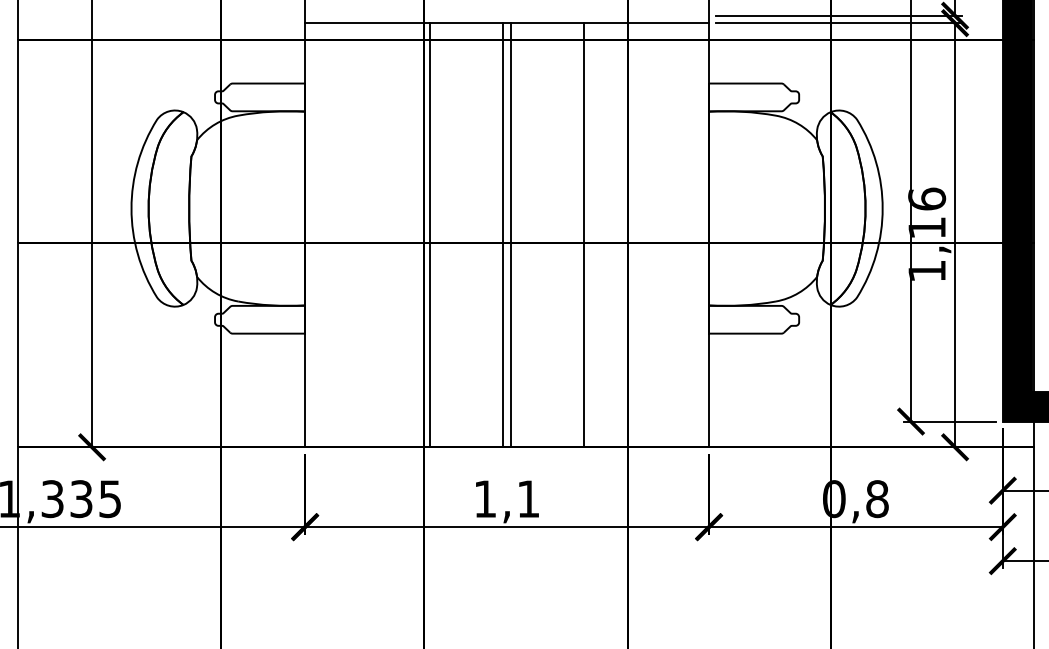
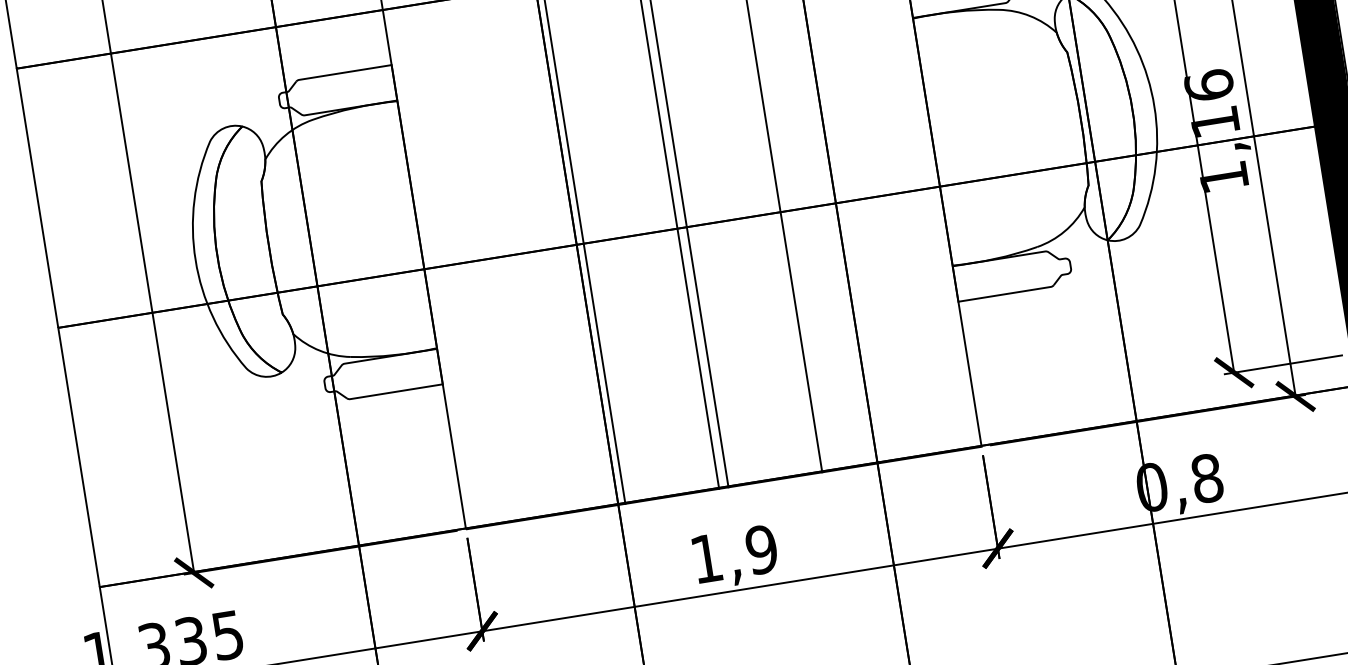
text: (528, 499) -> (761, 550), 1,1 -> 1,9

